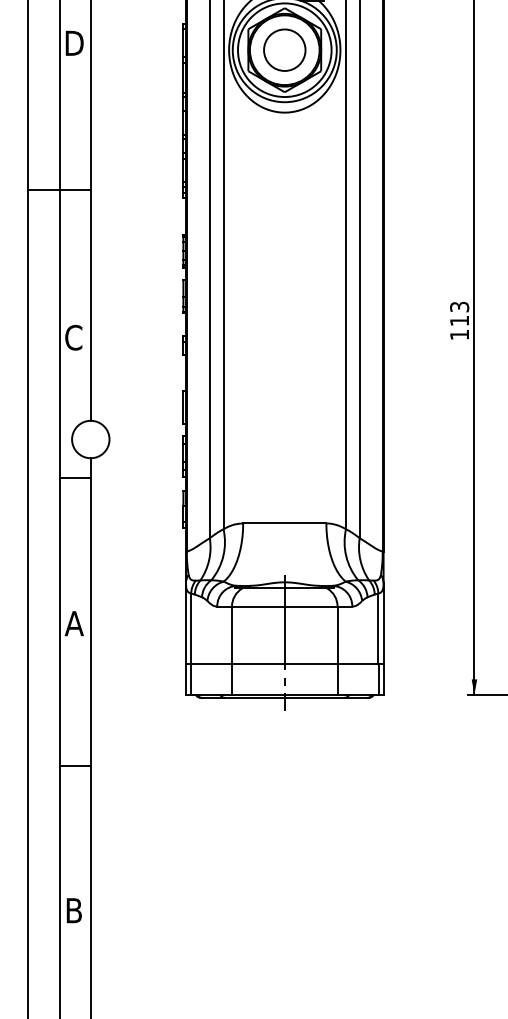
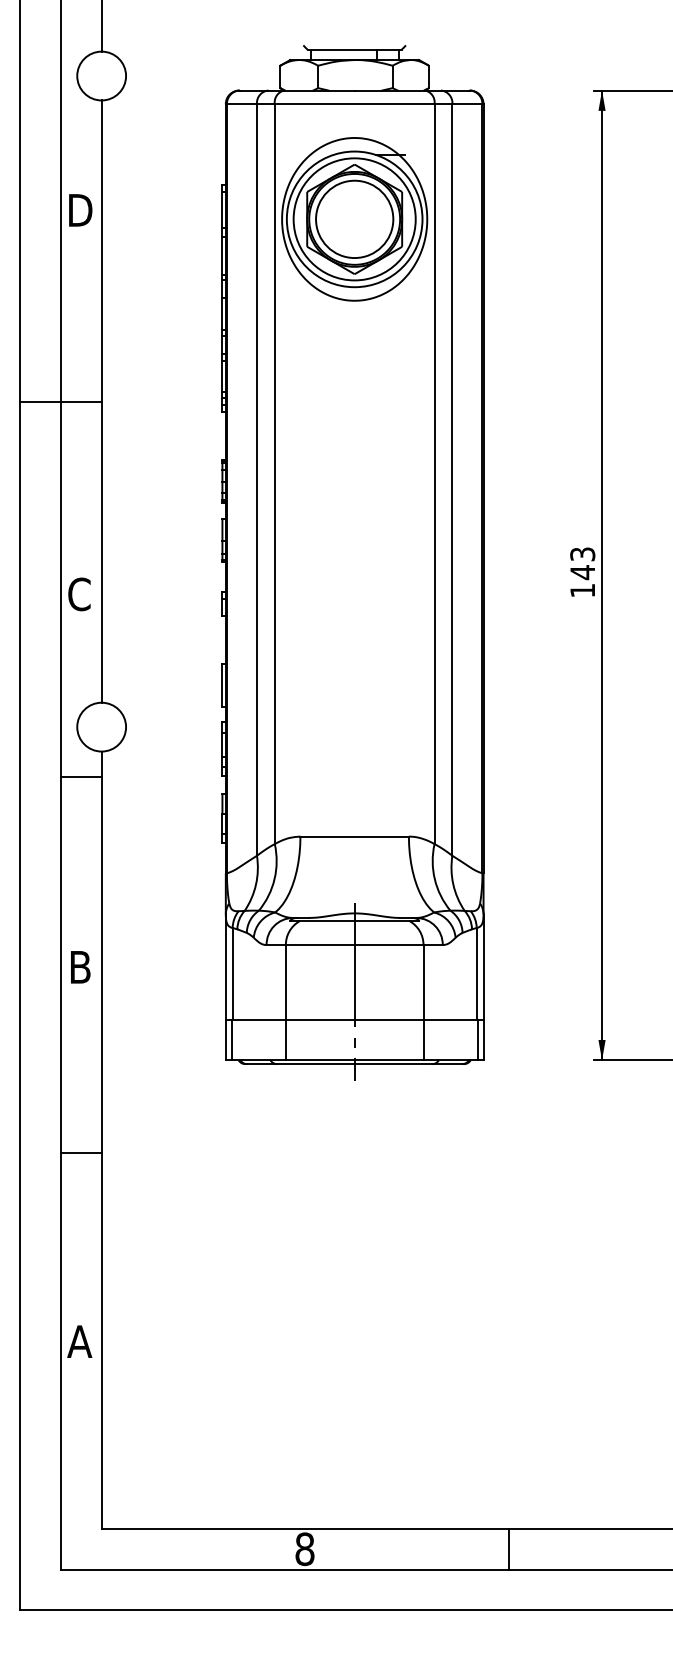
circle: (284, 50) -> (354, 219), size x1.43
text: (459, 320) -> (582, 572), 113 -> 143
text: (73, 623) -> (79, 967), A -> B
text: (73, 910) -> (79, 1341), B -> A

